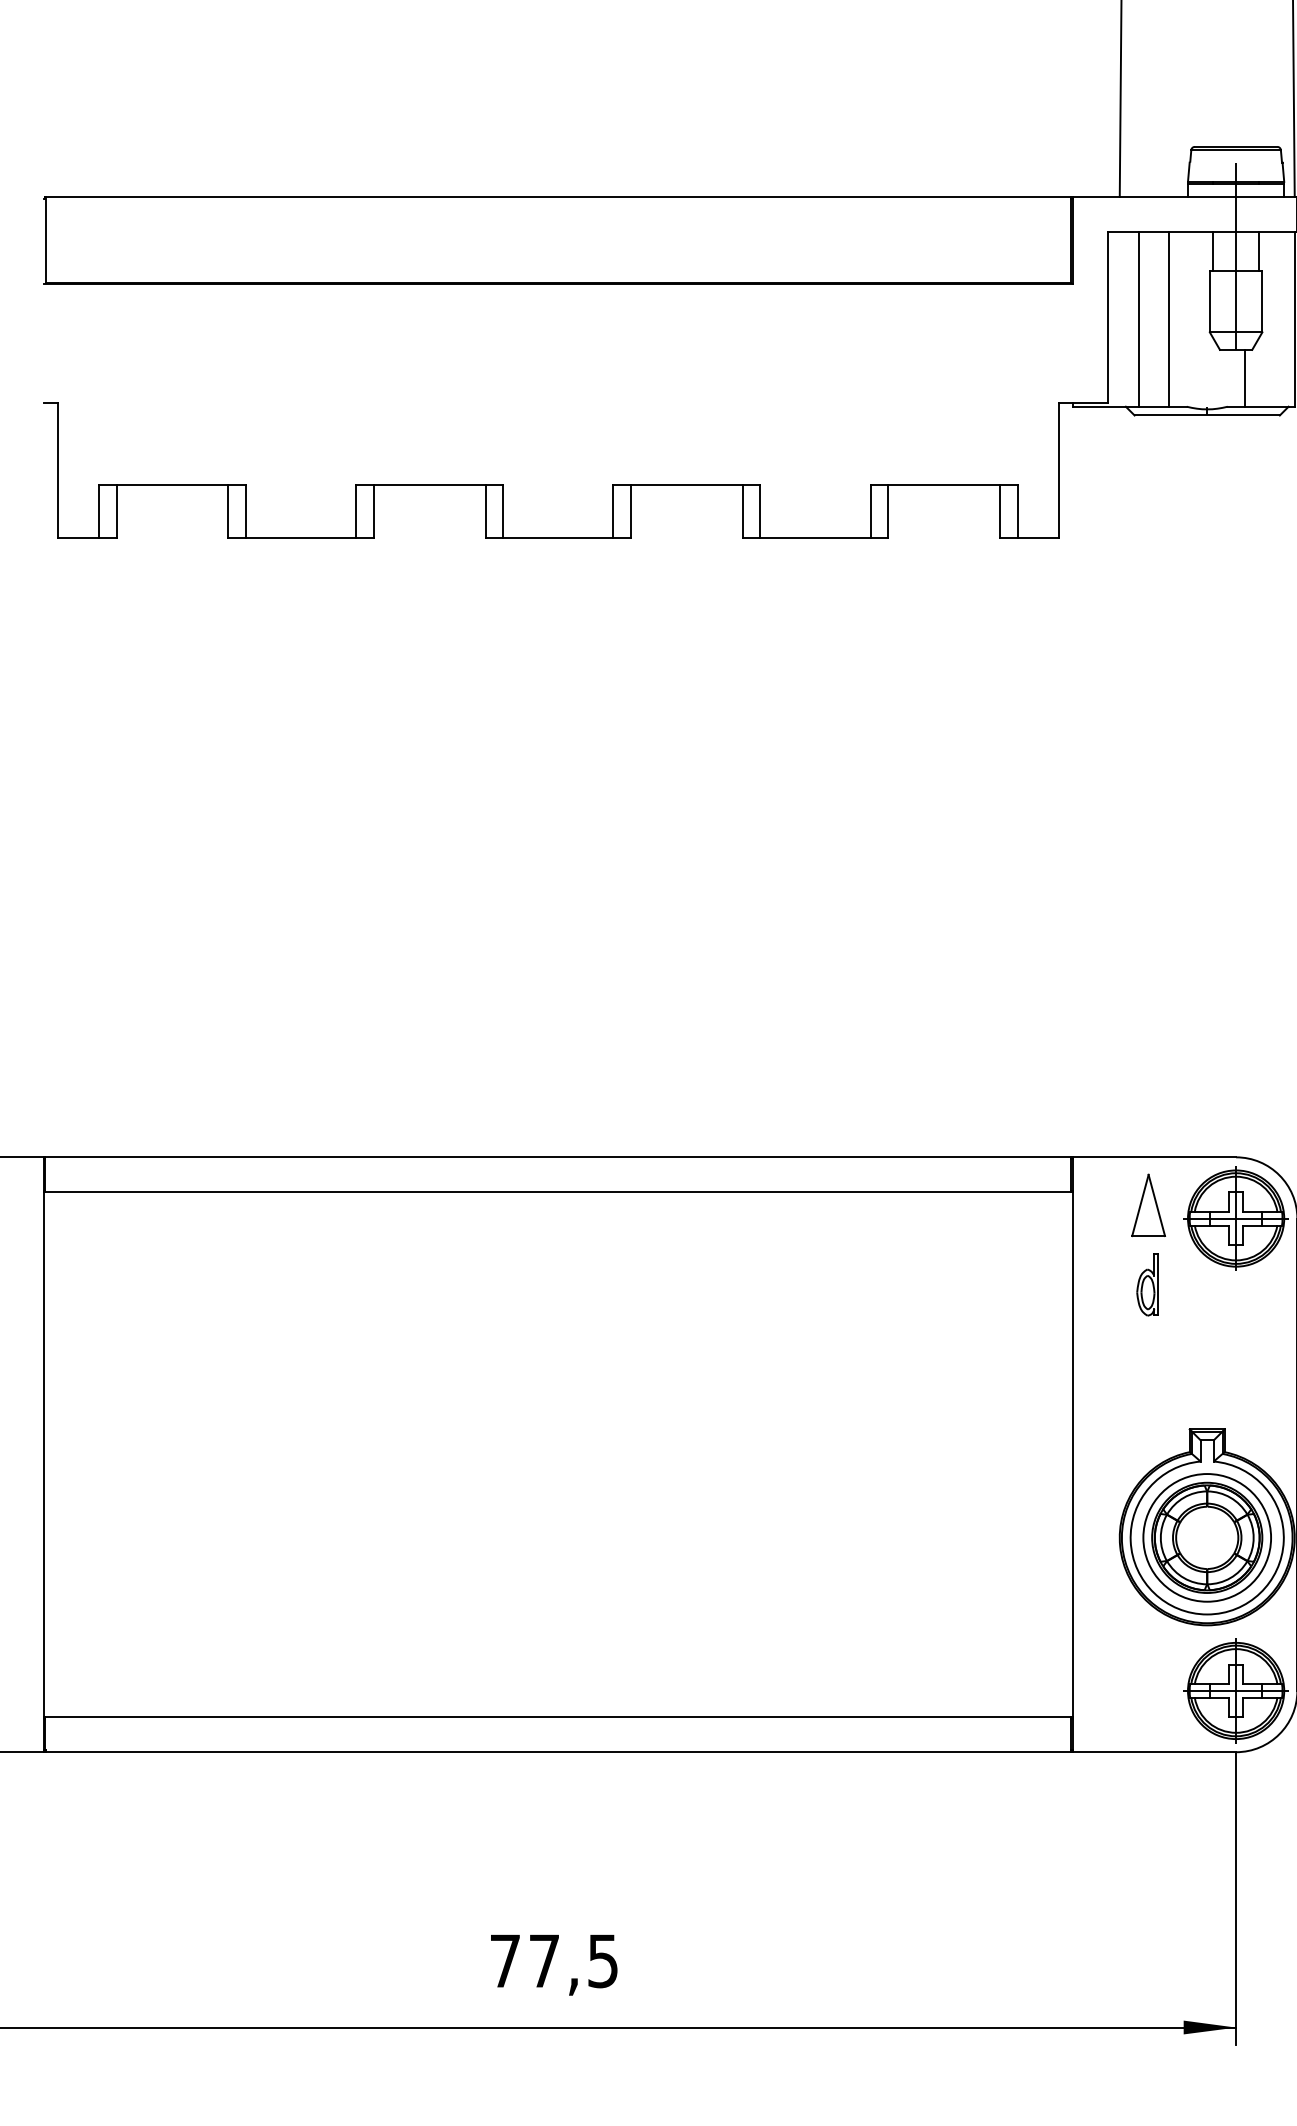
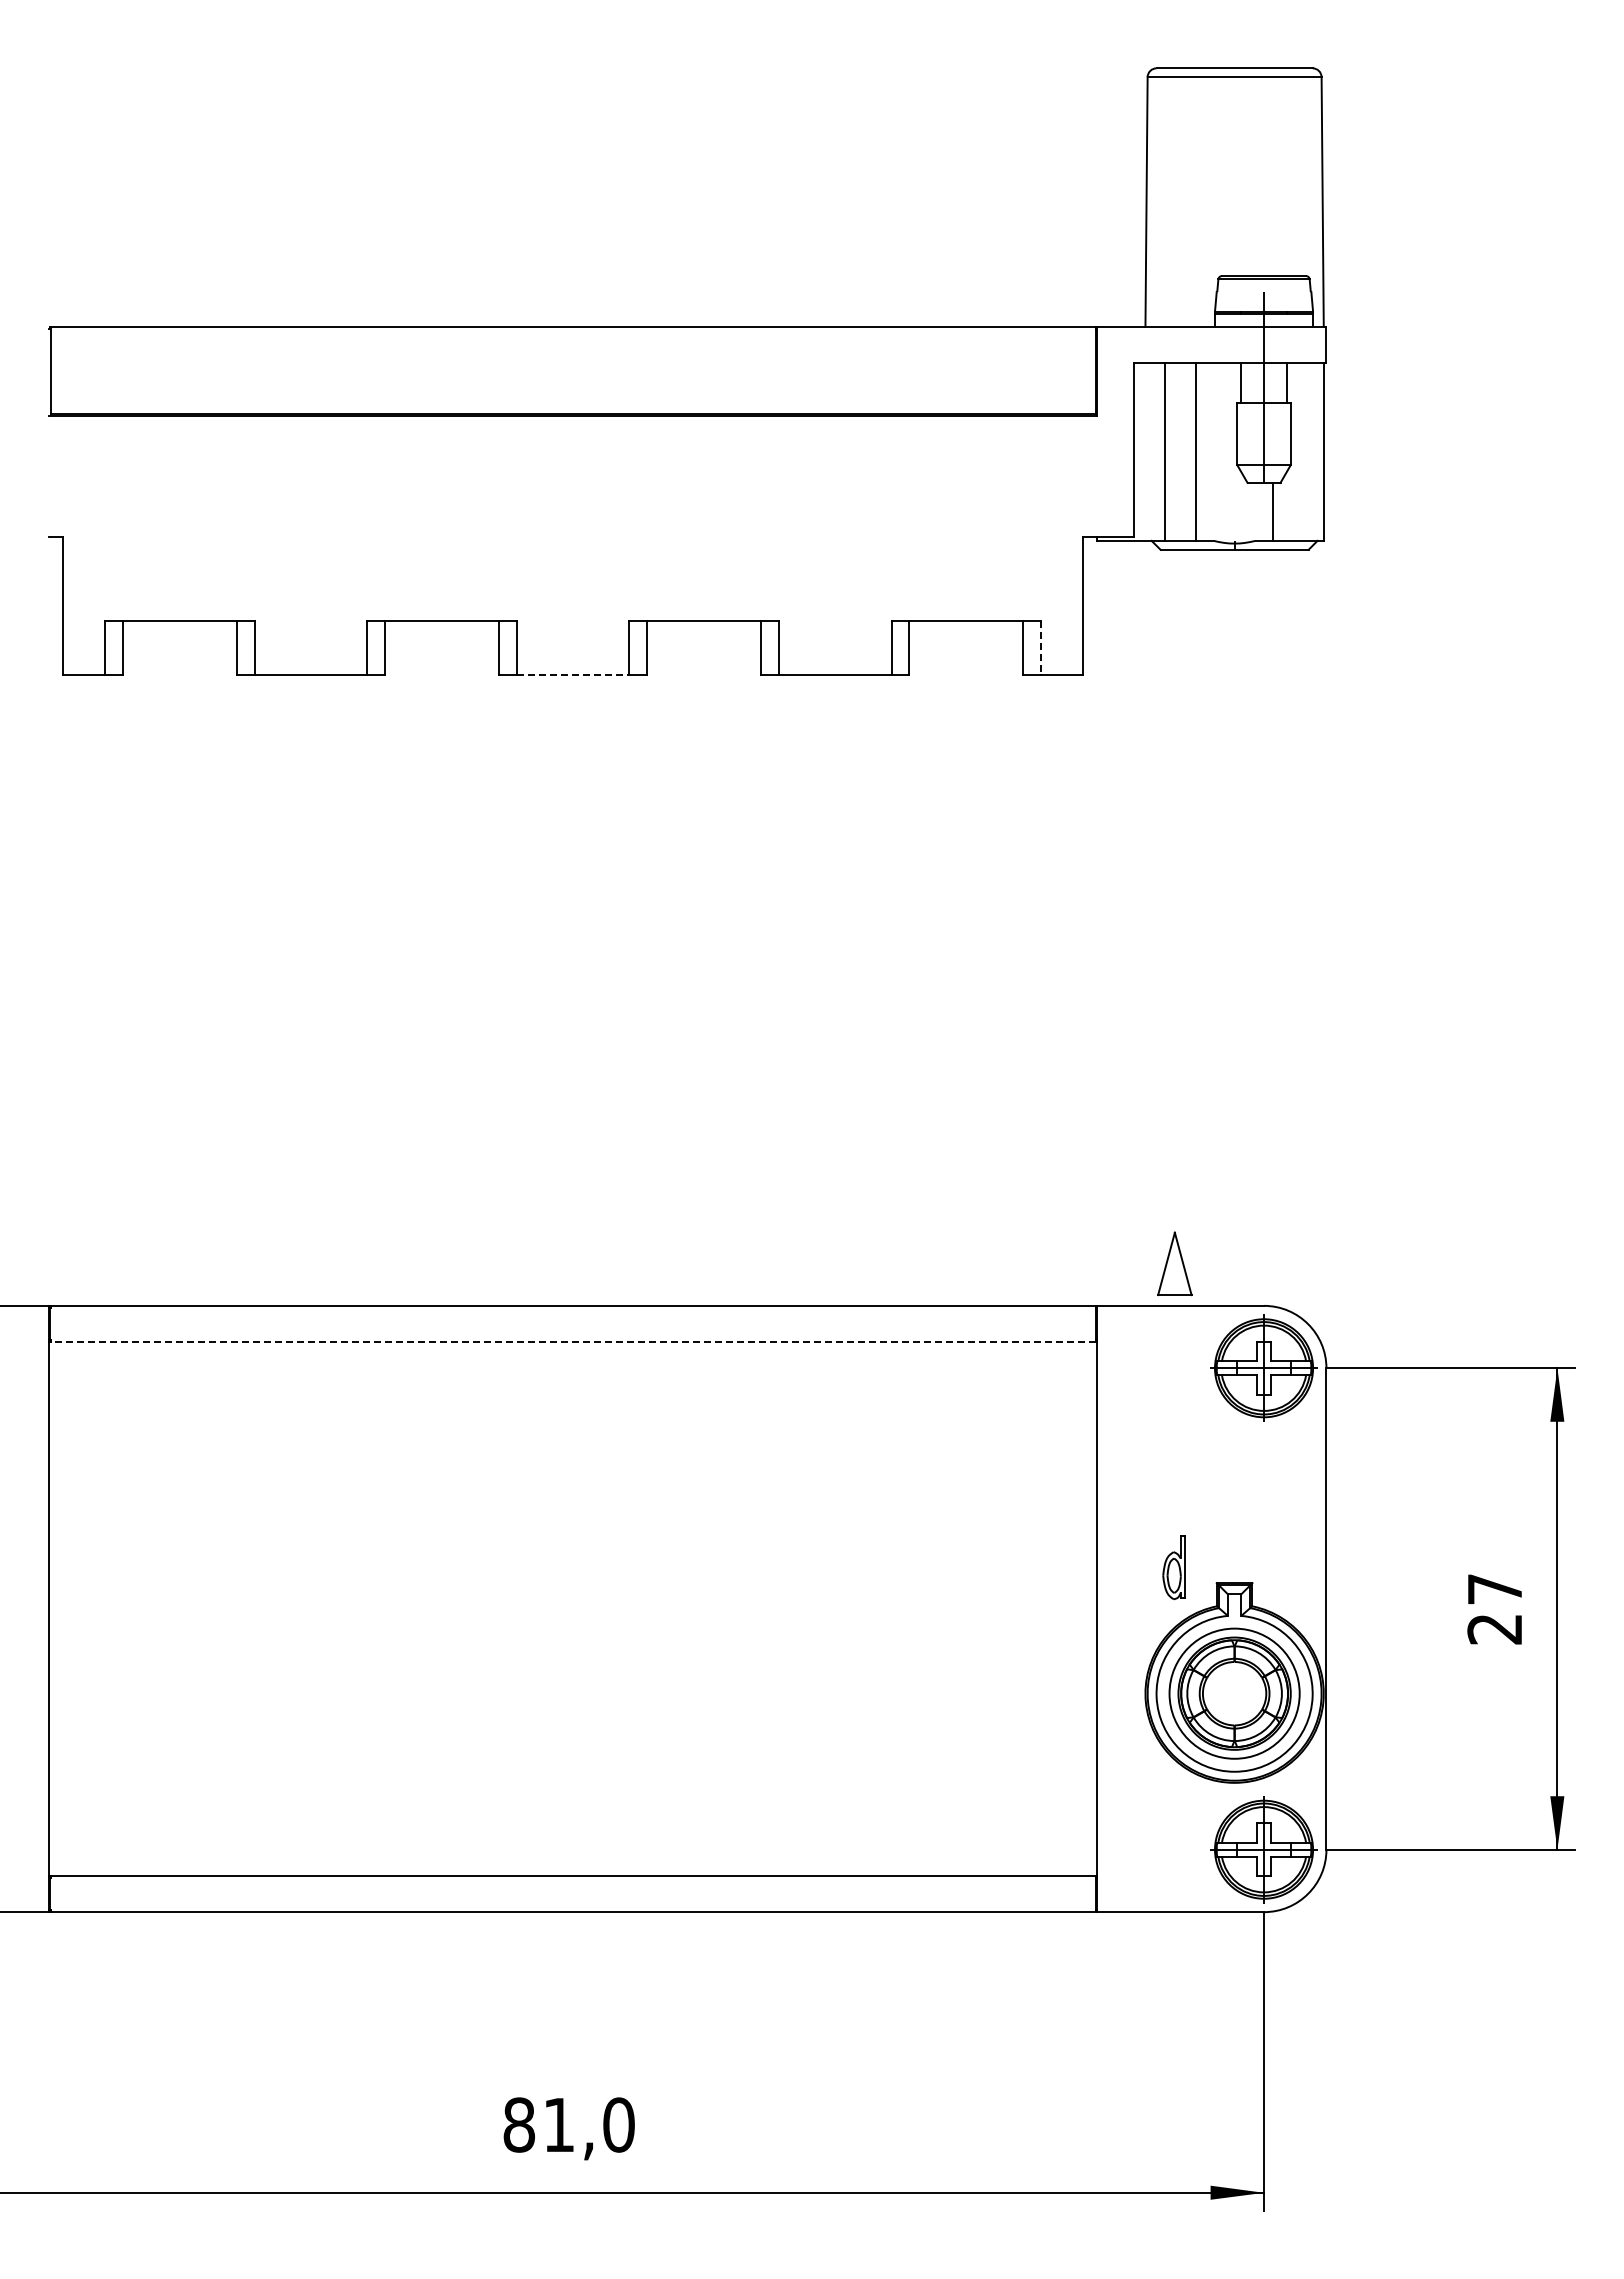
line: (1017, 511) -> (1041, 647), solid -> dashed
line: (558, 537) -> (573, 674), solid -> dashed
line: (557, 1192) -> (572, 1341), solid -> dashed
part: (1148, 1205) -> (1174, 1263), moved
part: (1147, 1284) -> (1173, 1567), moved
text: (553, 1960) -> (568, 2124), 77,5 -> 81,0

